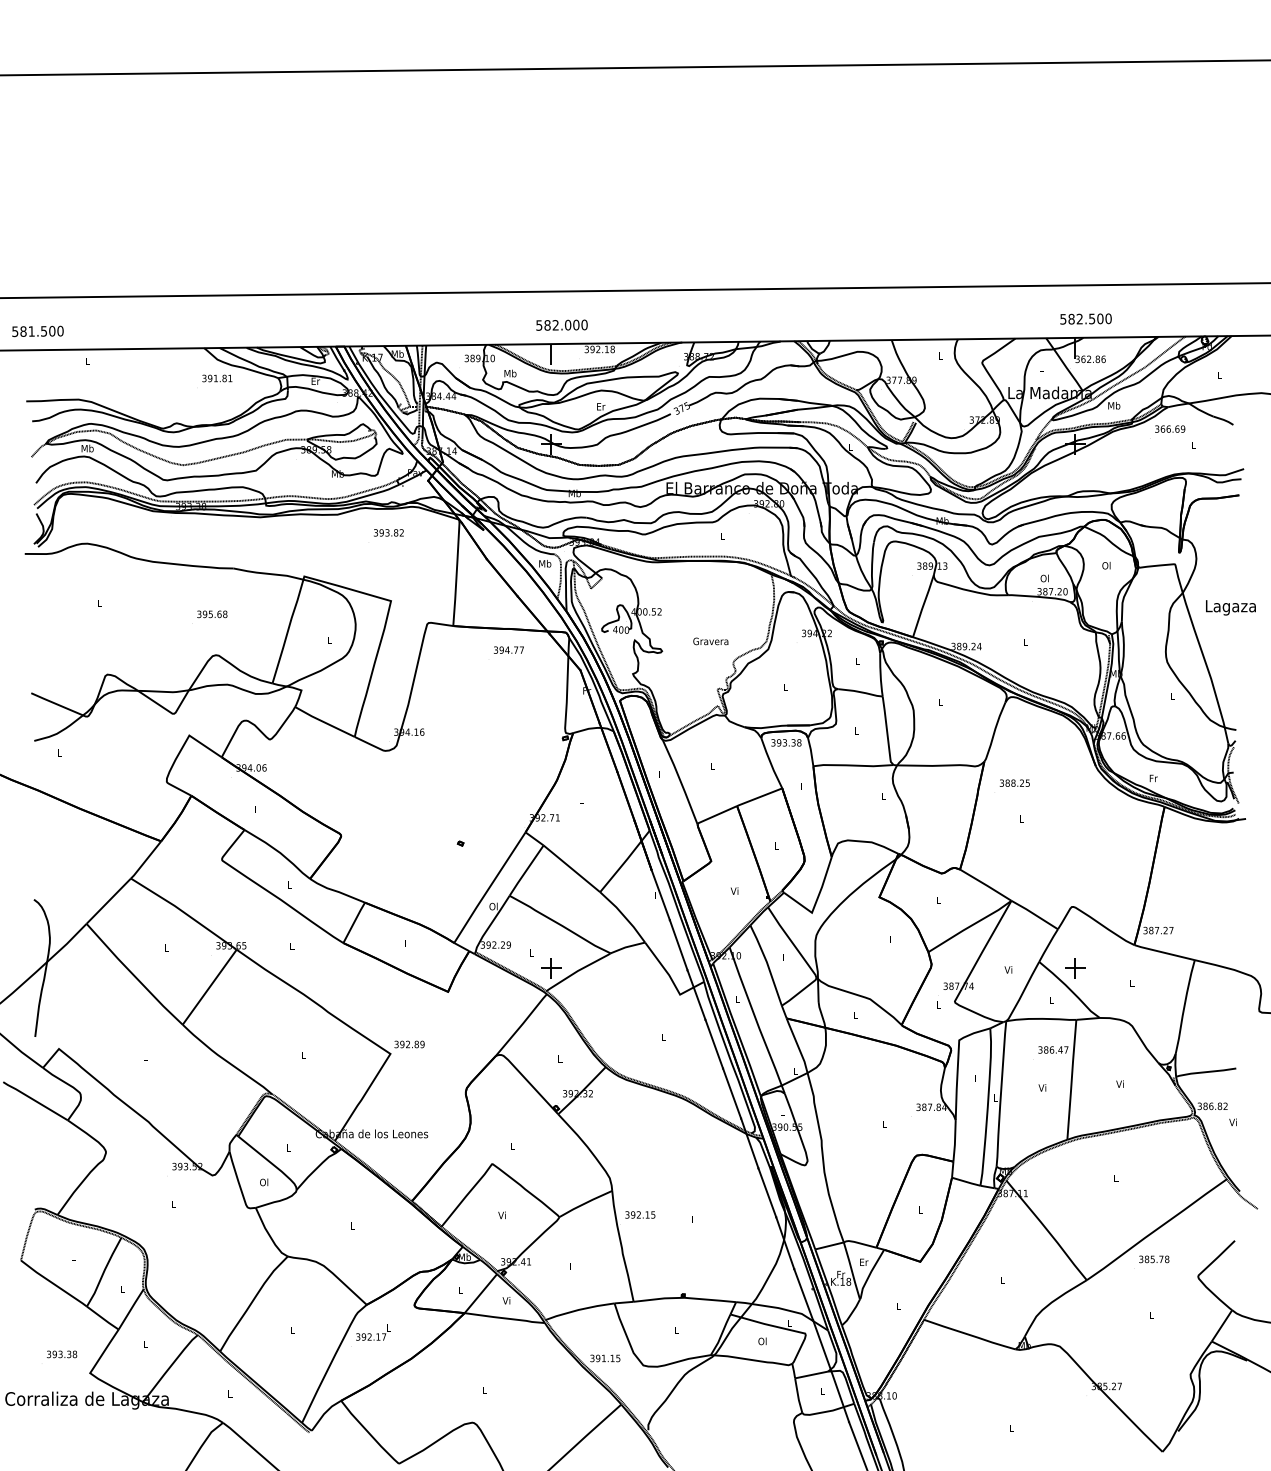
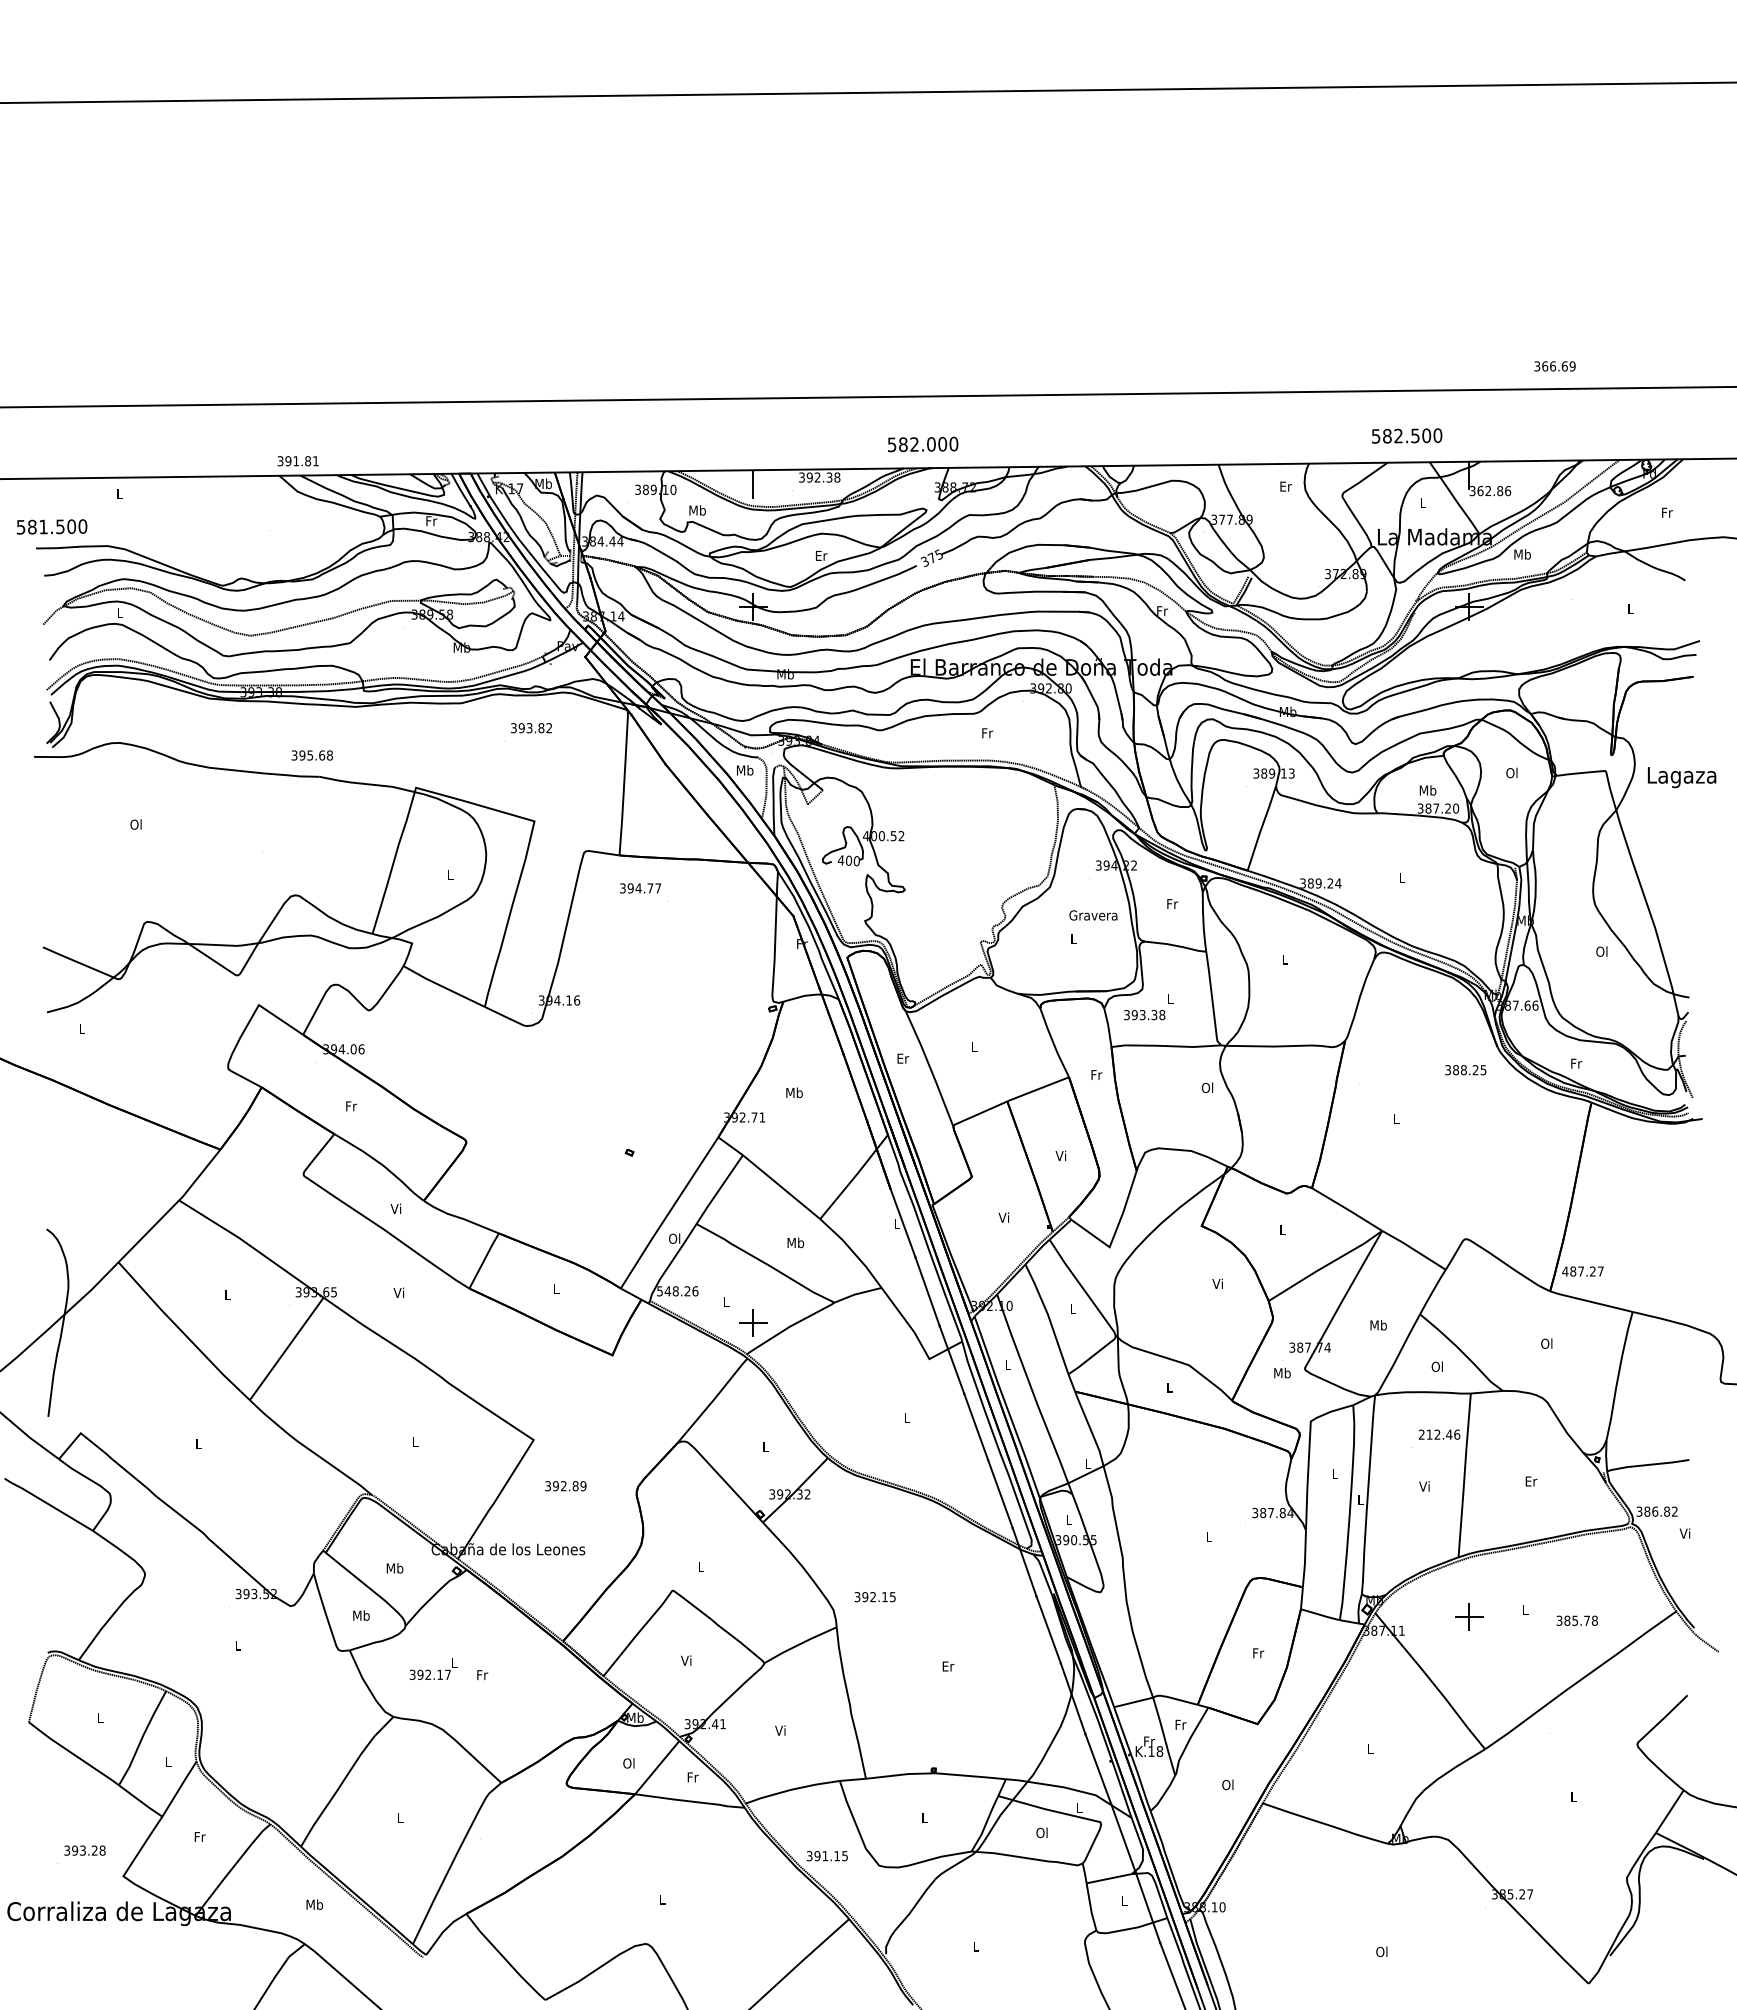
text: (1086, 318) -> (1407, 435), moved
text: (562, 325) -> (923, 444), moved
text: (38, 331) -> (52, 526), moved
text: (606, 349) -> (829, 477), 392.18 -> 392.38
text: (940, 356) -> (1285, 486), L -> Er
text: (1220, 375) -> (1667, 512), L -> Fr
text: (216, 378) -> (297, 461), moved
text: (315, 381) -> (431, 521), Er -> Fr
text: (1169, 429) -> (1554, 366), moved
text: (850, 447) -> (1162, 611), L -> Fr
text: (87, 448) -> (119, 612), Mb -> L
text: (722, 536) -> (987, 733), L -> Fr
text: (1044, 578) -> (1427, 790), Ol -> Mb
text: (99, 603) -> (135, 824), L -> Ol
text: (1231, 607) -> (1682, 777), moved
text: (211, 614) -> (311, 755), moved
text: (710, 641) -> (1093, 915), moved
text: (508, 650) -> (640, 888), moved
text: (857, 661) -> (1172, 903), L -> Fr
text: (1171, 696) -> (1601, 951), L -> Ol
text: (786, 743) -> (1144, 1015), moved
text: (661, 774) -> (903, 1058), L -> Er
text: (1014, 783) -> (1465, 1070), moved
text: (802, 786) -> (1096, 1074), L -> Fr
text: (883, 795) -> (1207, 1087), L -> Ol
text: (581, 799) -> (794, 1092), L -> Mb
text: (257, 809) -> (351, 1106), L -> Fr
text: (776, 845) -> (1060, 1155), L -> Vi
text: (289, 884) -> (395, 1208), L -> Vi
text: (582, 909) -> (795, 1242), L -> Mb
text: (1145, 930) -> (1565, 1271), 387.27 -> 487.27
text: (890, 939) -> (1217, 1283), L -> Vi
text: (291, 945) -> (398, 1292), L -> Vi
text: (495, 945) -> (677, 1291), 392.29 -> 548.26
part: (1075, 967) -> (1469, 1616), moved
text: (1008, 970) -> (1378, 1325), Vi -> Mb
text: (1131, 983) -> (1546, 1343), L -> Ol
text: (1051, 1000) -> (1436, 1366), L -> Ol
text: (938, 1004) -> (1282, 1372), L -> Mb
text: (409, 1044) -> (565, 1486), moved
text: (1053, 1049) -> (1439, 1434), 386.47 -> 212.46
text: (1120, 1084) -> (1531, 1481), Vi -> Er
text: (288, 1147) -> (394, 1568), L -> Mb
text: (264, 1182) -> (361, 1615), Ol -> Mb
text: (920, 1210) -> (1258, 1653), L -> Fr
text: (639, 1215) -> (874, 1597), moved
text: (694, 1219) -> (948, 1666), L -> Er
text: (352, 1226) -> (482, 1675), L -> Fr
text: (1153, 1259) -> (1576, 1620), moved
text: (863, 1262) -> (1180, 1724), Er -> Fr
text: (571, 1266) -> (780, 1730), L -> Vi
text: (459, 1290) -> (628, 1763), L -> Ol
text: (506, 1300) -> (692, 1777), Vi -> Fr
text: (898, 1306) -> (1227, 1784), L -> Ol
text: (373, 1332) -> (433, 1668), moved
text: (145, 1344) -> (199, 1836), L -> Fr
text: (69, 1354) -> (94, 1850), 393.38 -> 393.28
text: (230, 1393) -> (314, 1904), L -> Mb
text: (1010, 1428) -> (1381, 1951), L -> Ol

